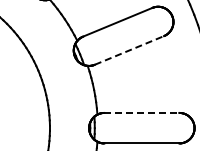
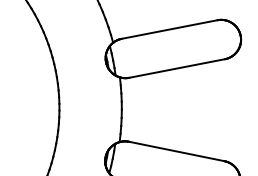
line: (129, 50) -> (177, 68), dashed -> solid
line: (142, 112) -> (177, 151), dashed -> solid

